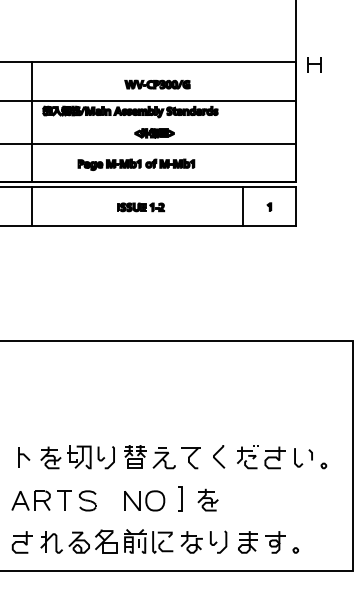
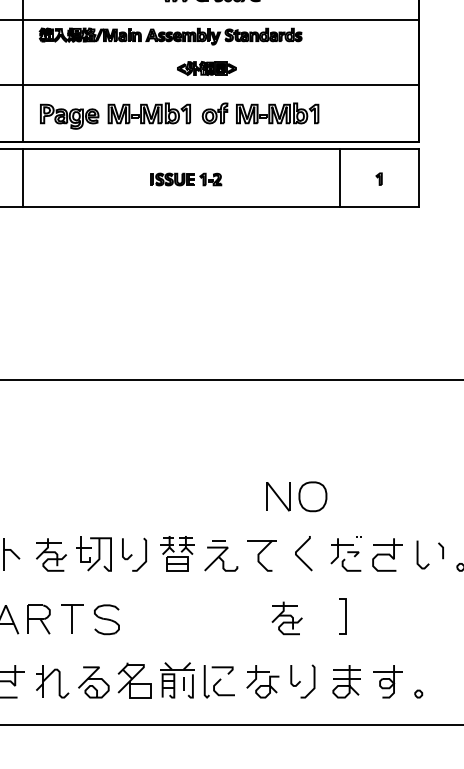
part: (136, 164) -> (179, 115), size x1.6
line: (181, 498) -> (344, 616), moved
part: (144, 500) -> (296, 496), moved

